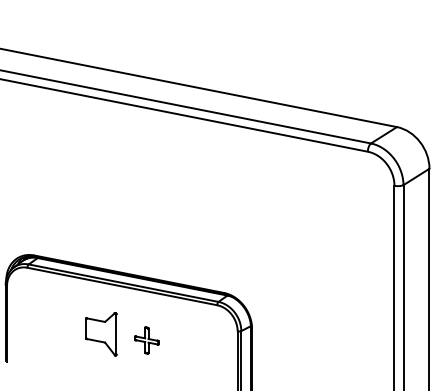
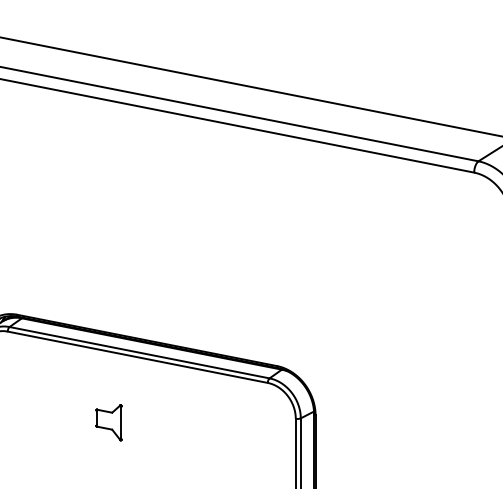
part: (101, 334) -> (109, 423), size x0.6
part: (146, 340) -> (170, 431), removed

